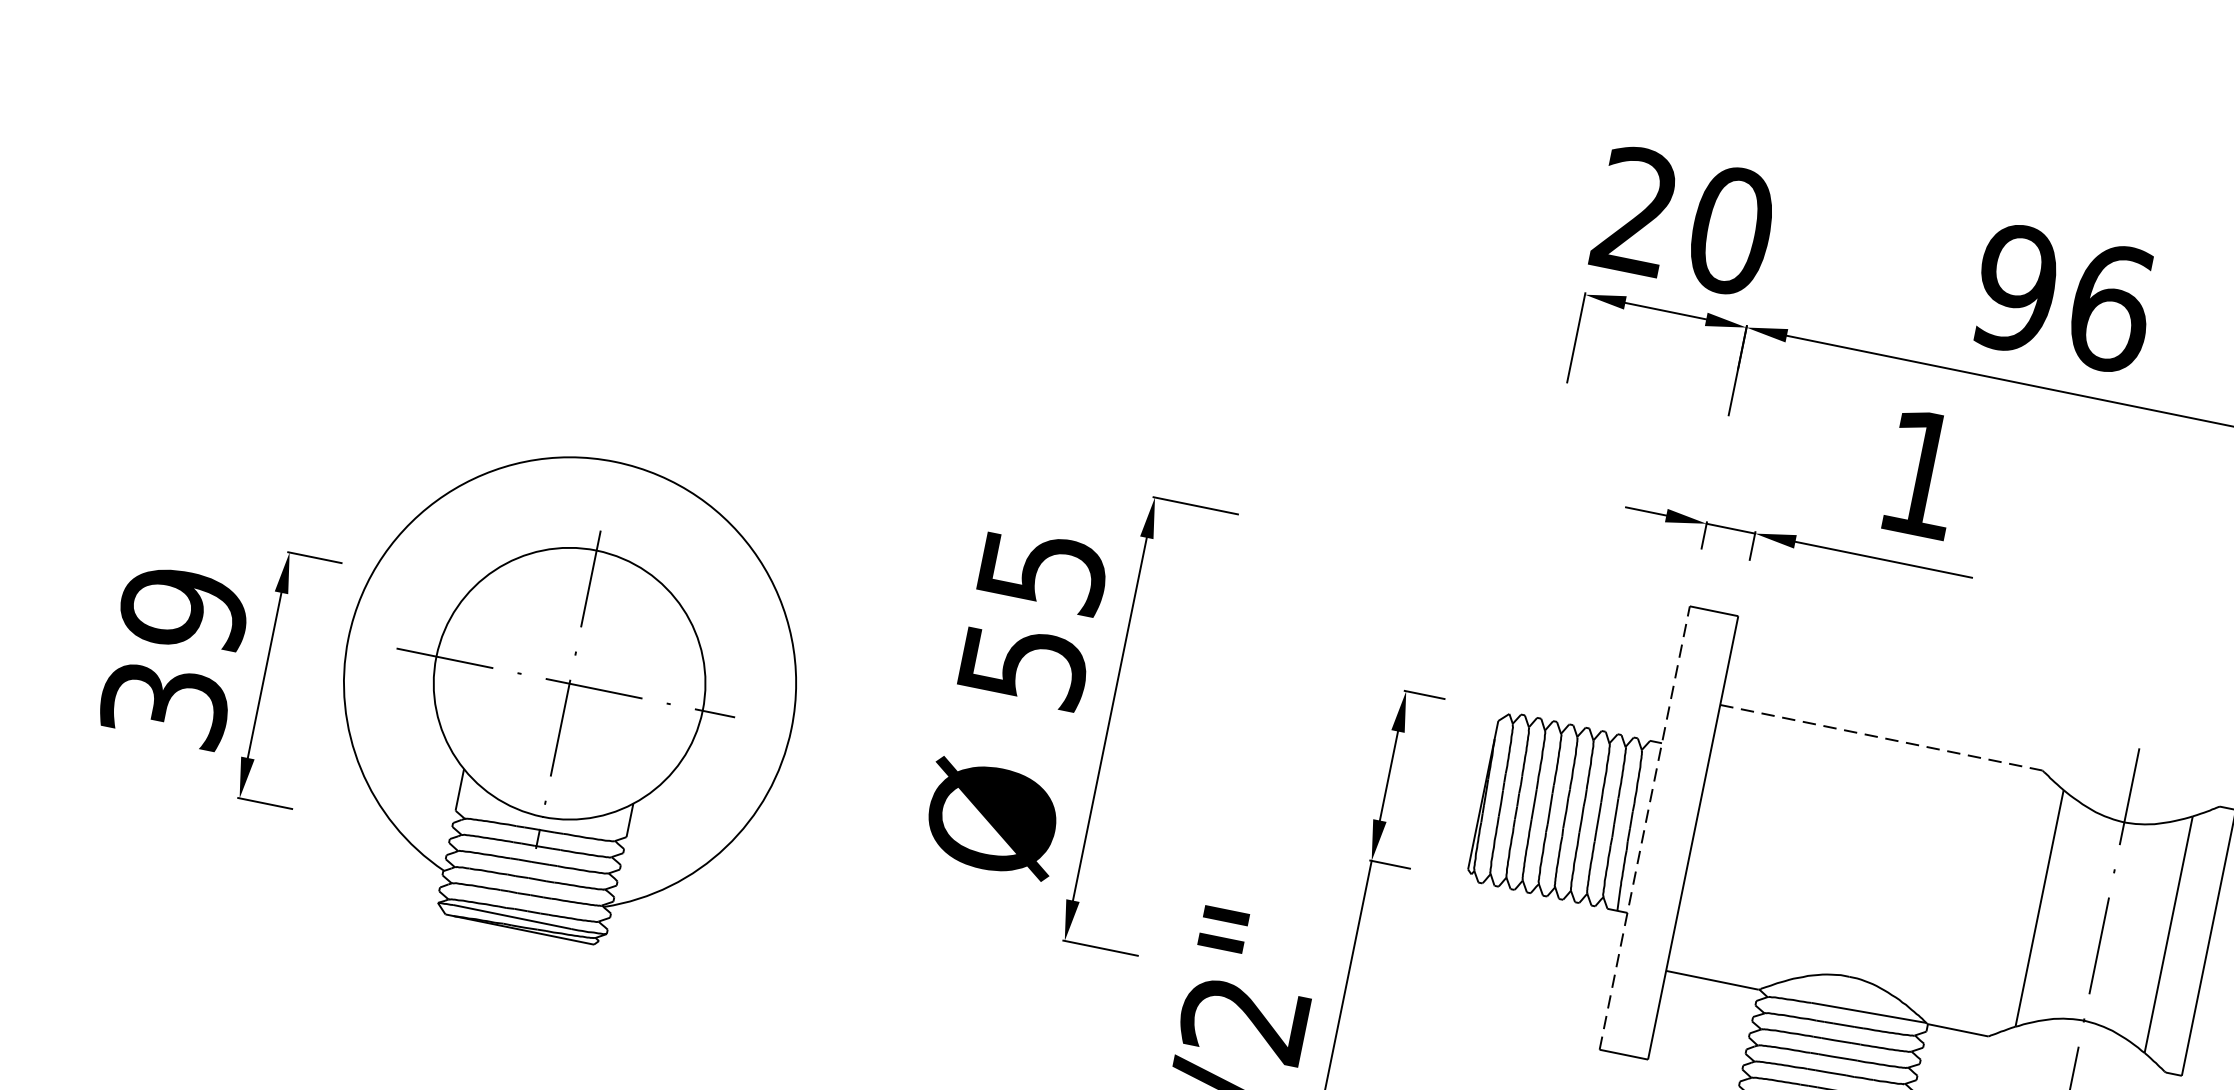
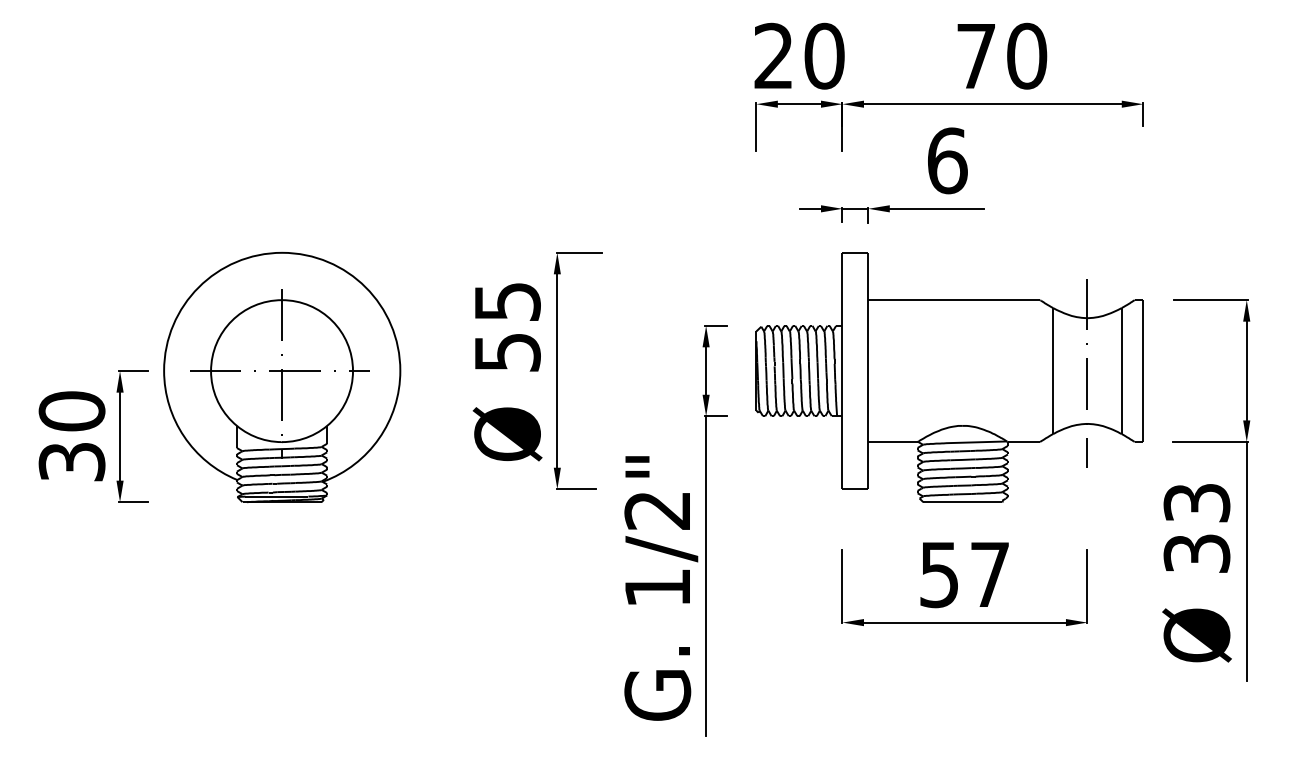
text: (2063, 296) -> (1001, 55), 96 -> 70
text: (1922, 473) -> (947, 160), 1 -> 6
text: (183, 609) -> (71, 411), 39 -> 30
part: (568, 695) -> (282, 377), moved
line: (1881, 738) -> (954, 300), dashed -> solid
line: (1644, 827) -> (842, 370), dashed -> solid

